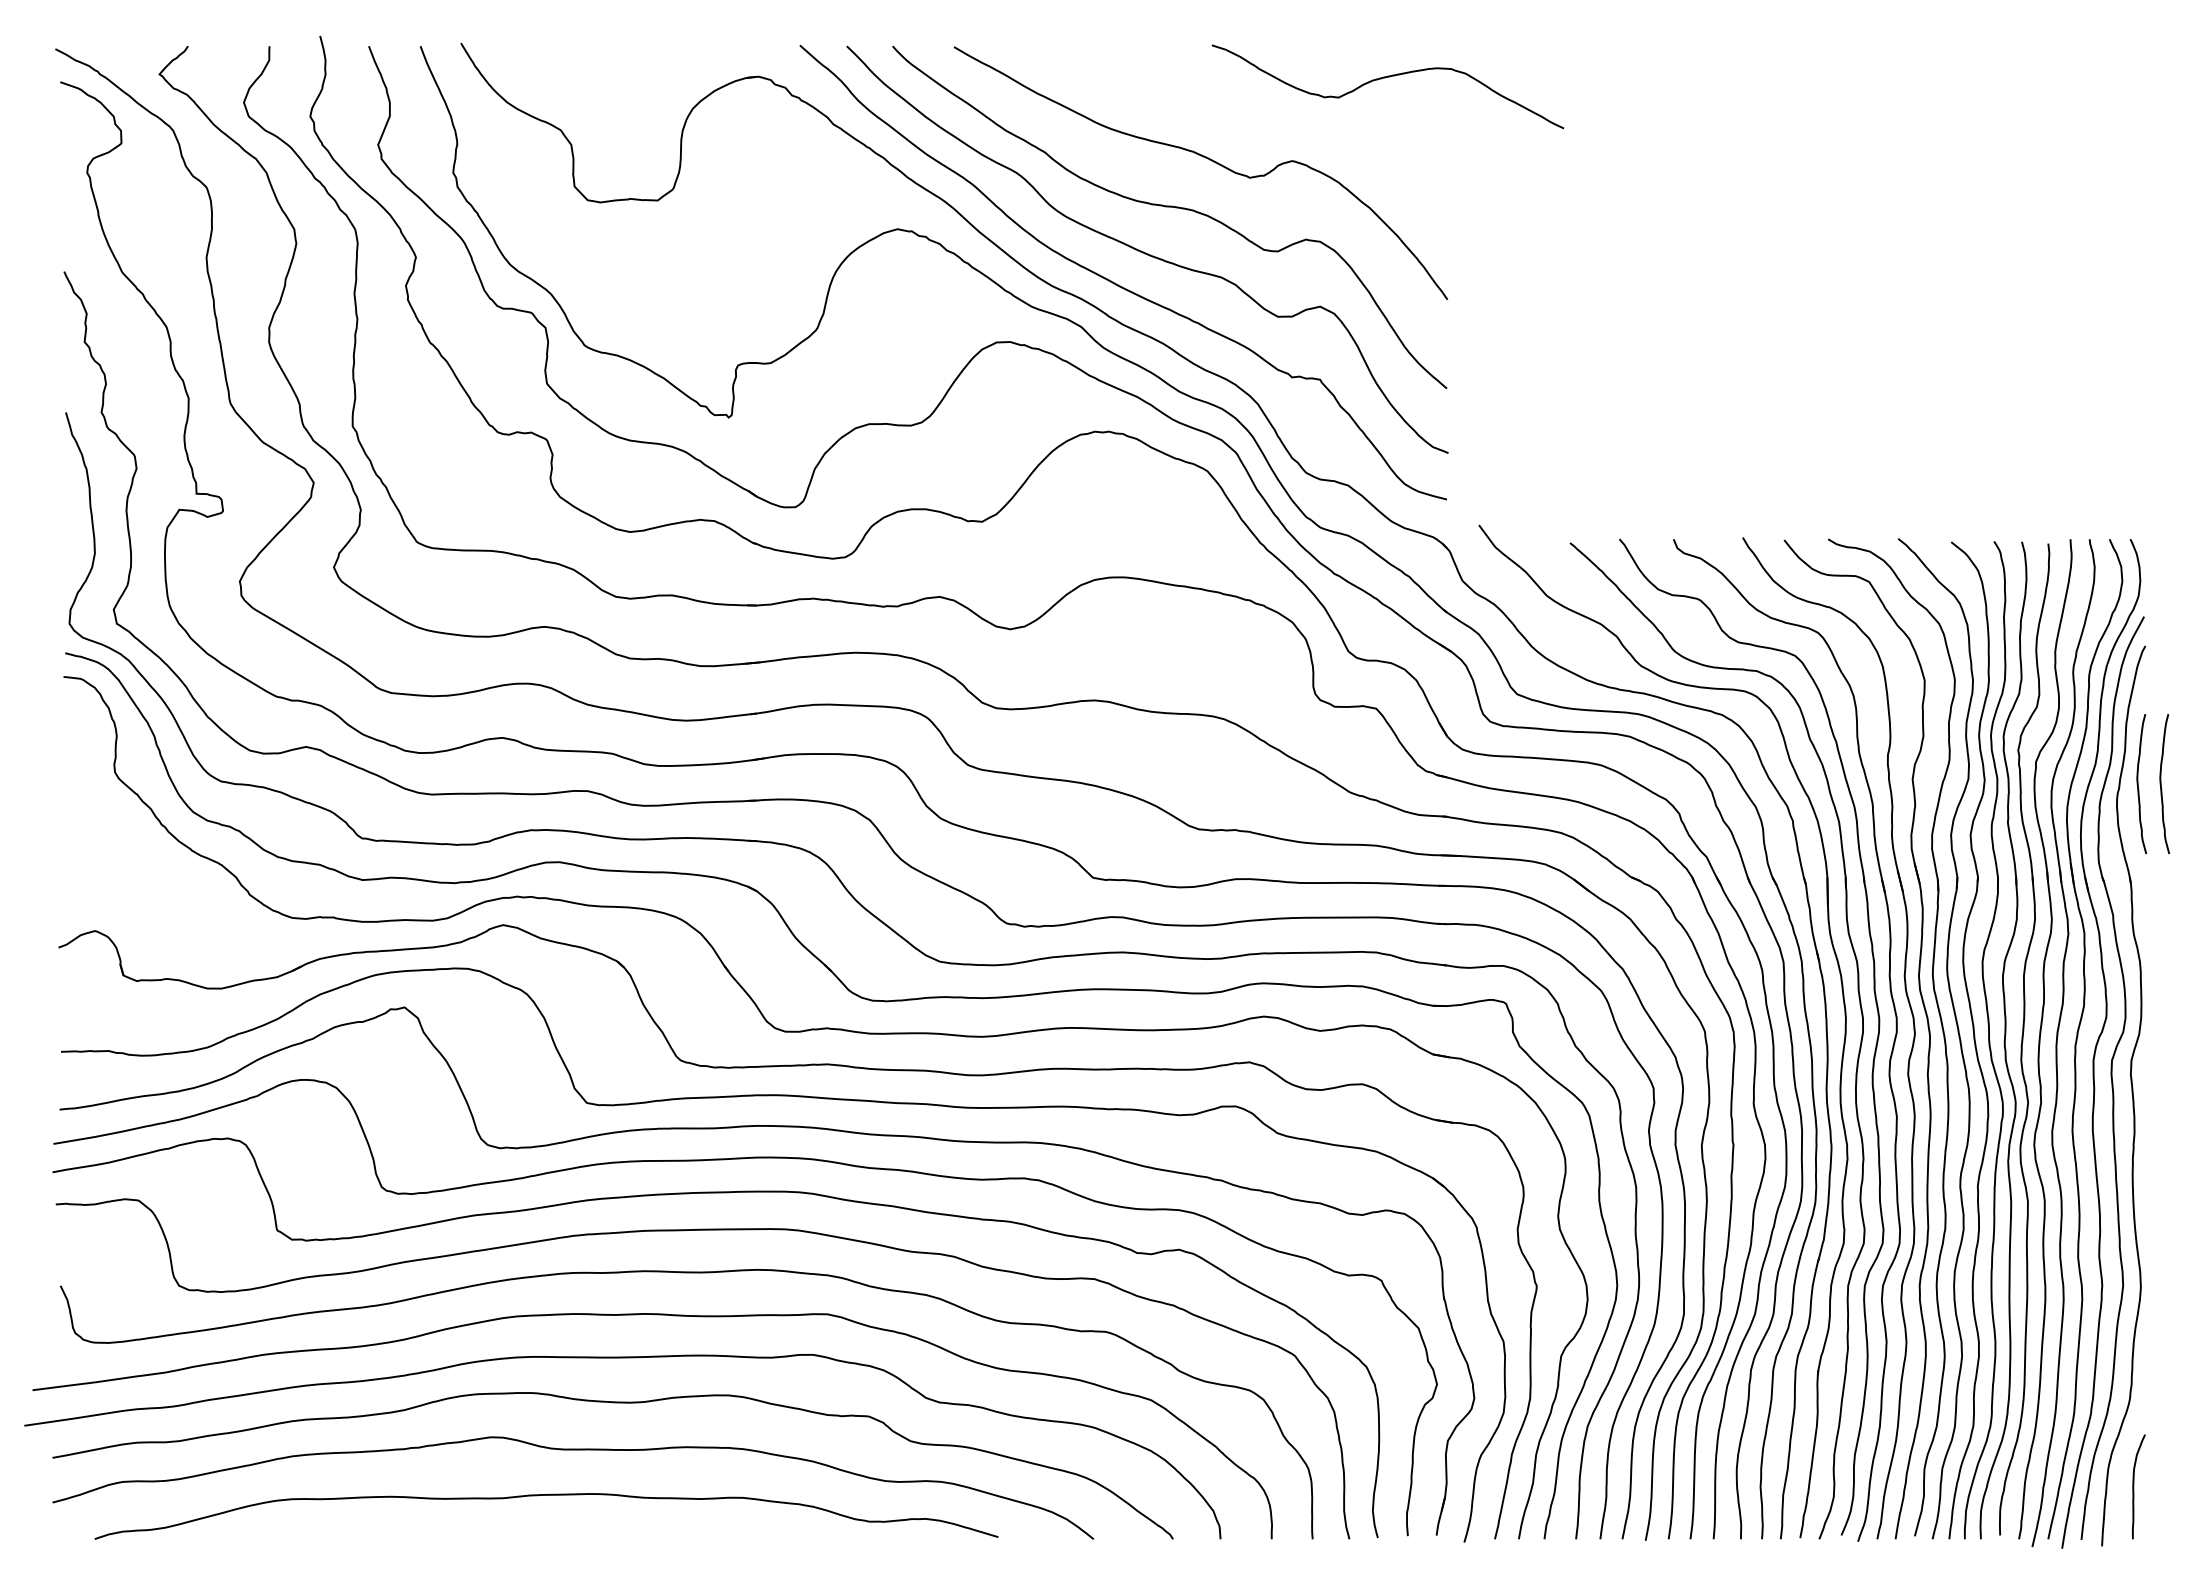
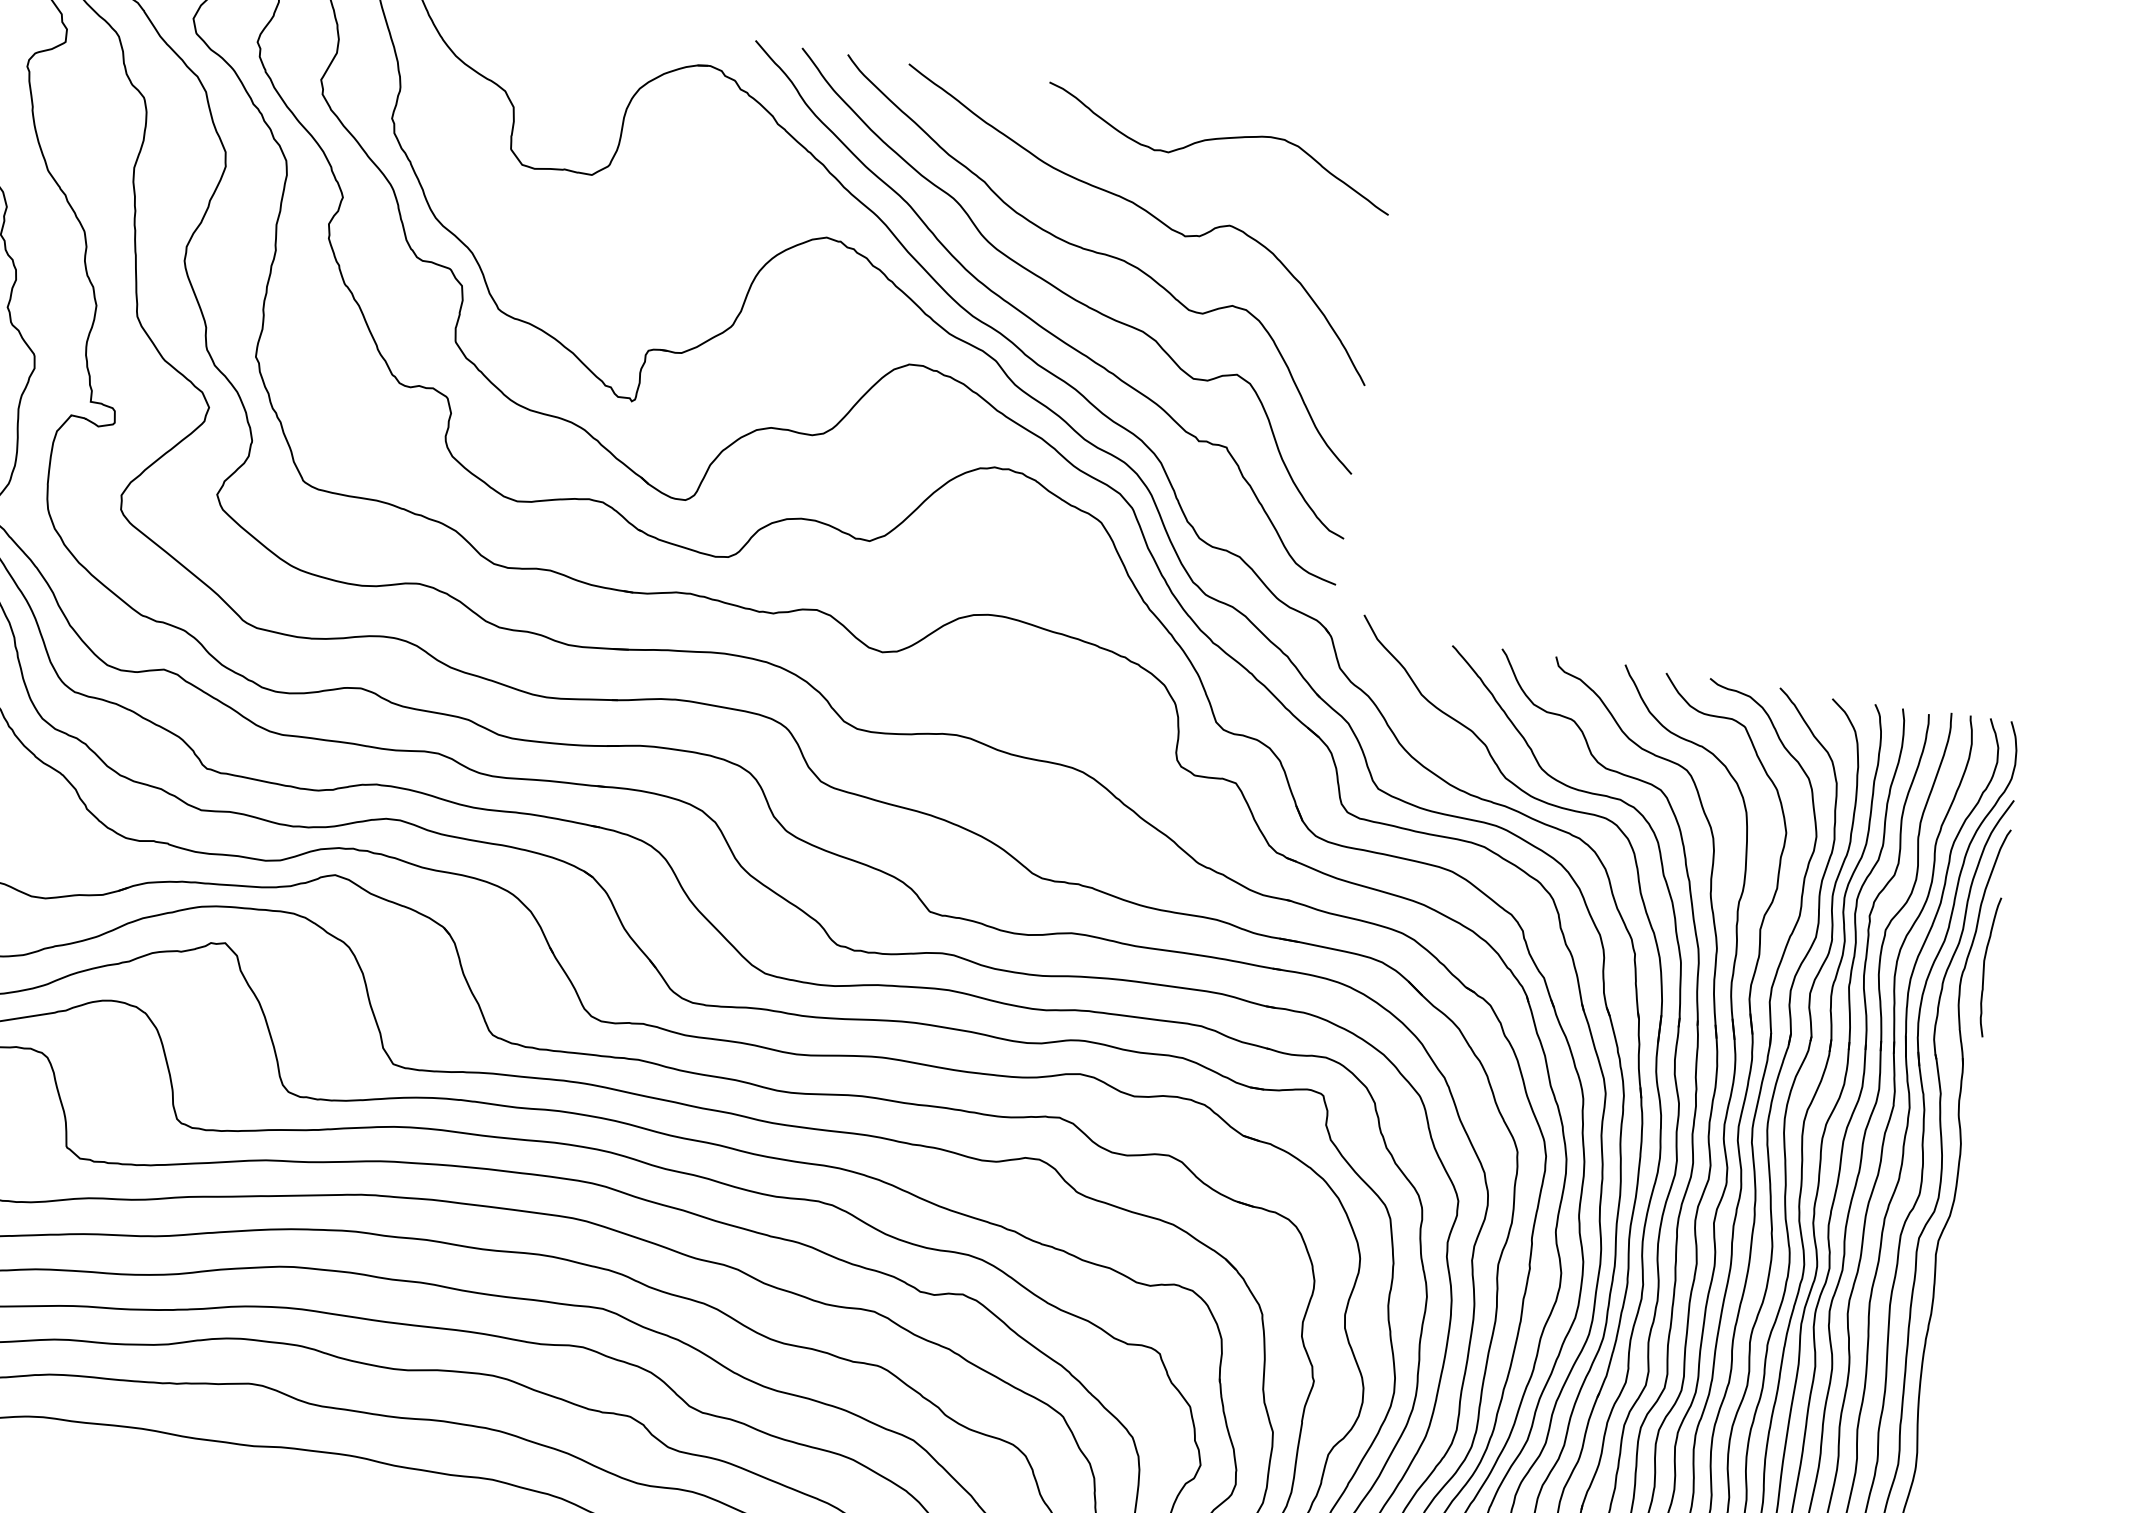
curve: (1385, 78) -> (1217, 140), moved
curve: (2161, 784) -> (2007, 970), removed

